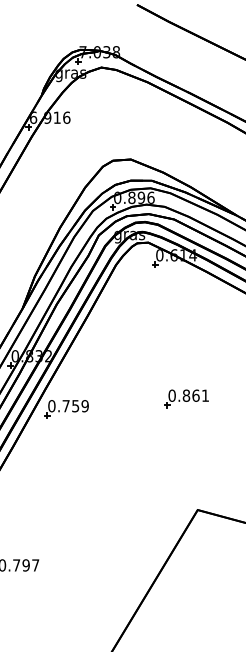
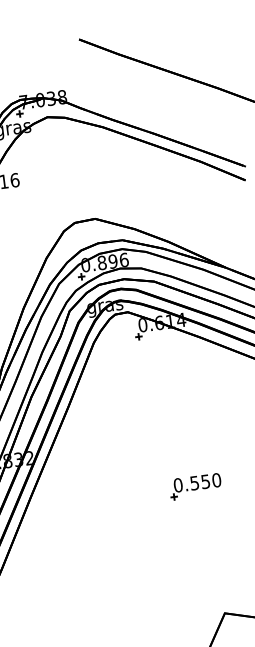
text: (195, 395) -> (205, 481), 0.861 -> 0.550
part: (66, 409) -> (58, 516), removed

